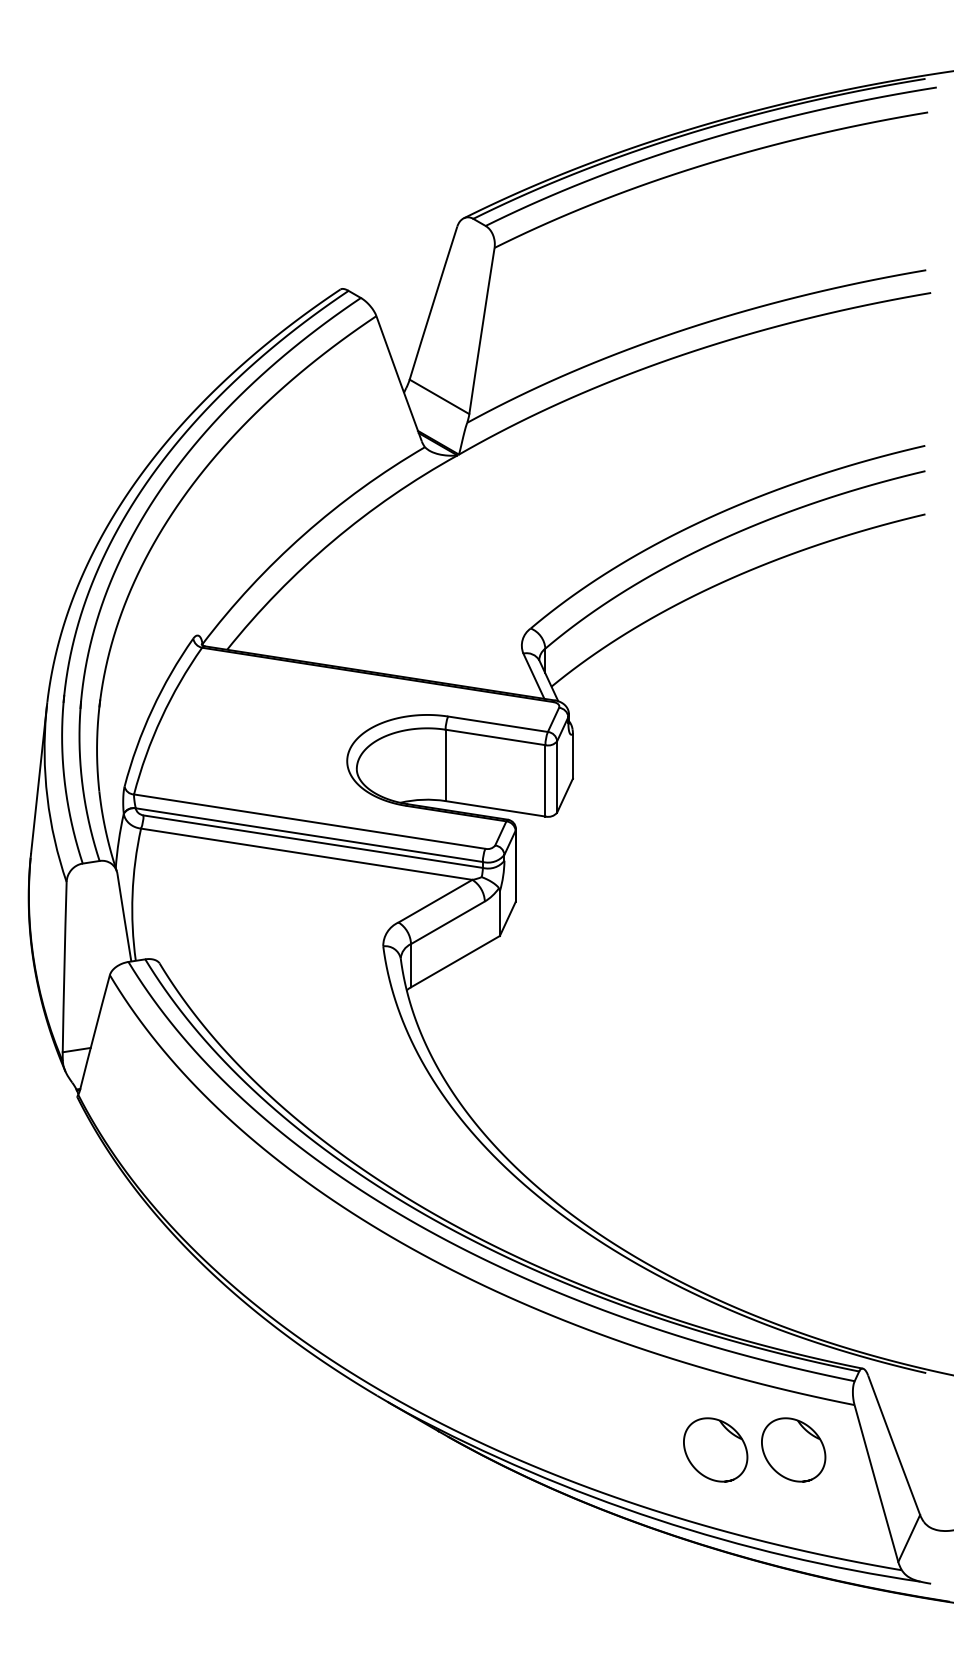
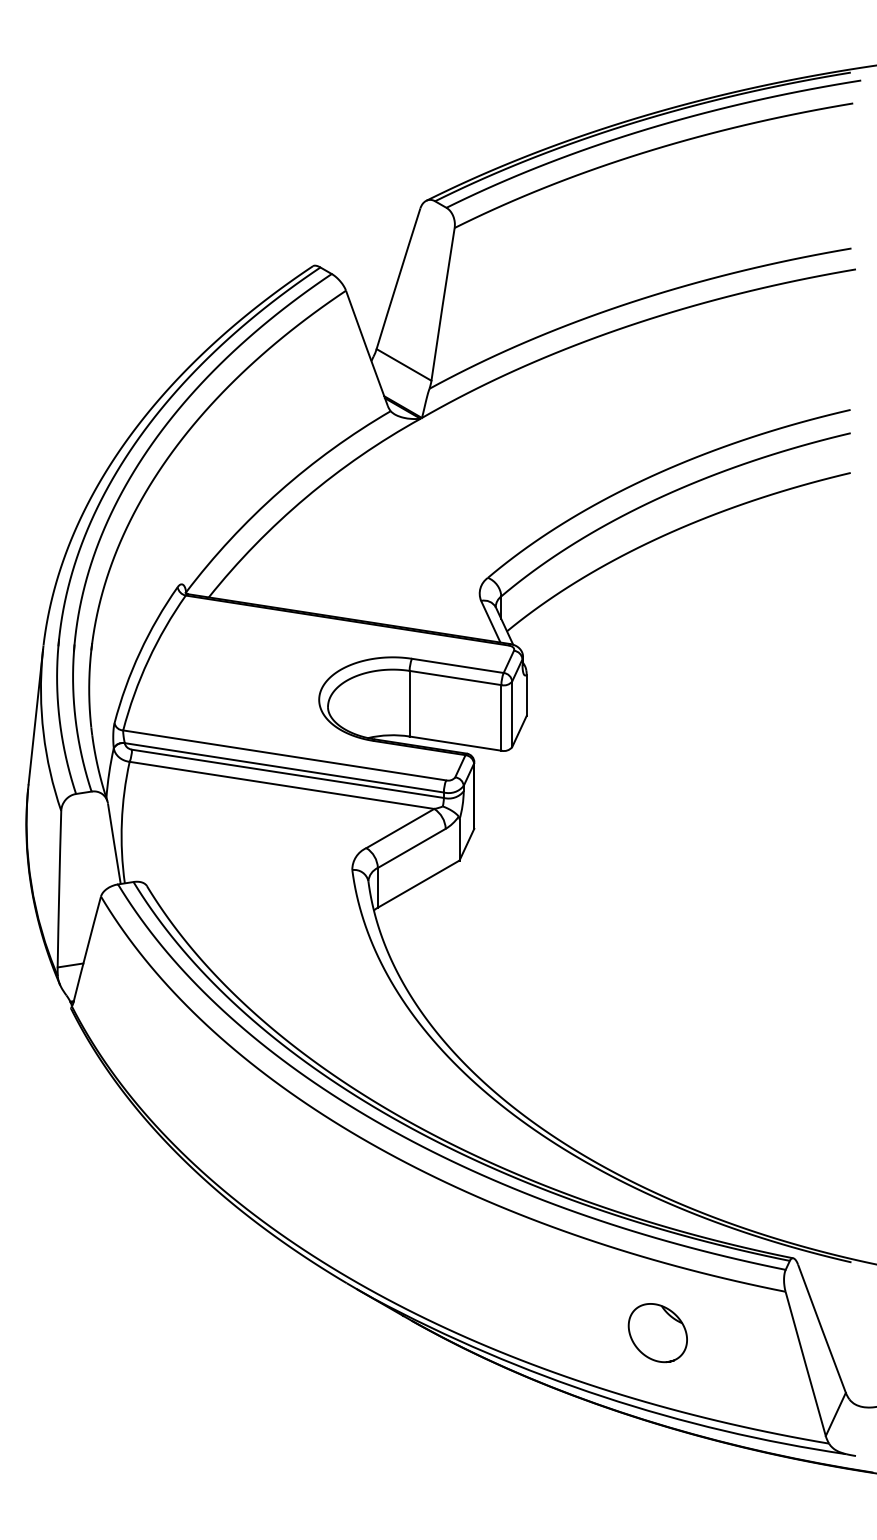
part: (793, 1449) -> (729, 1332), removed

